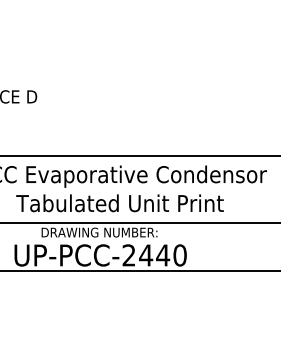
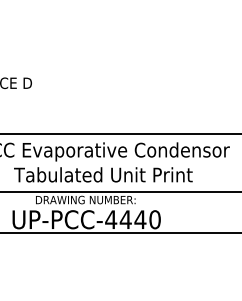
text: (129, 255) -> (111, 219), UP-PCC-2440 -> UP-PCC-4440

